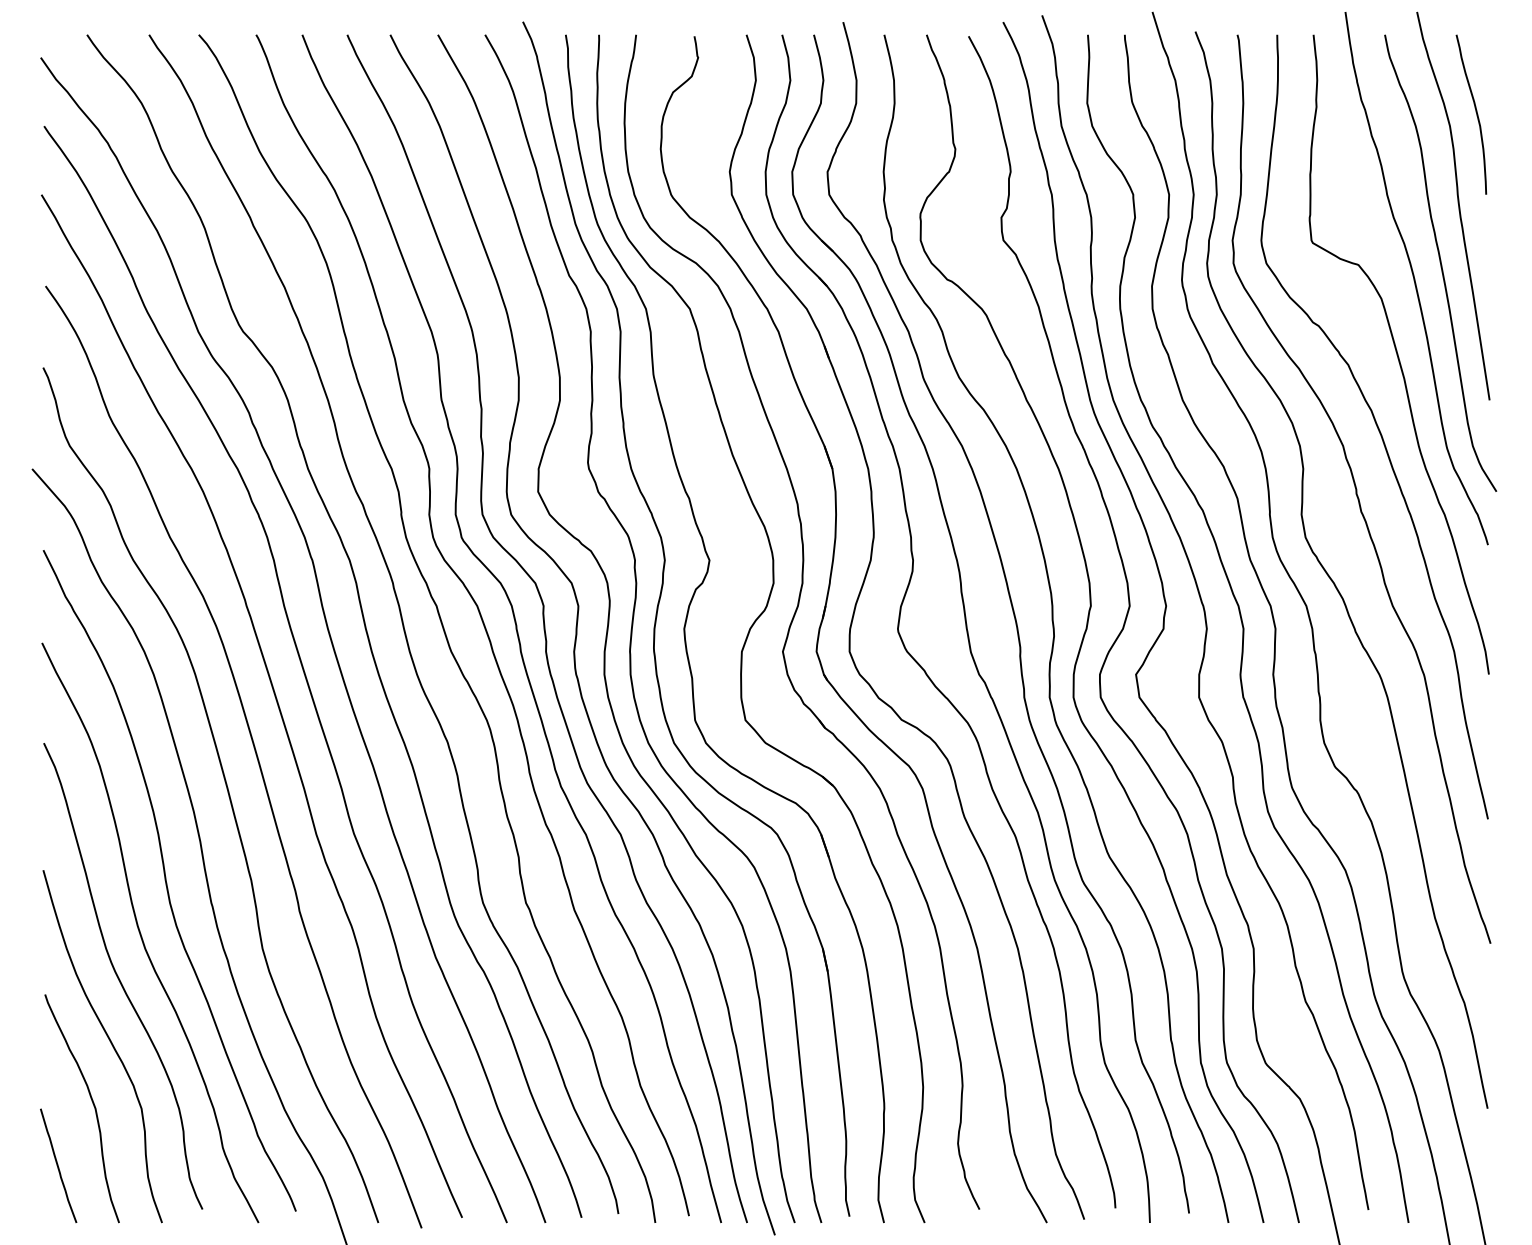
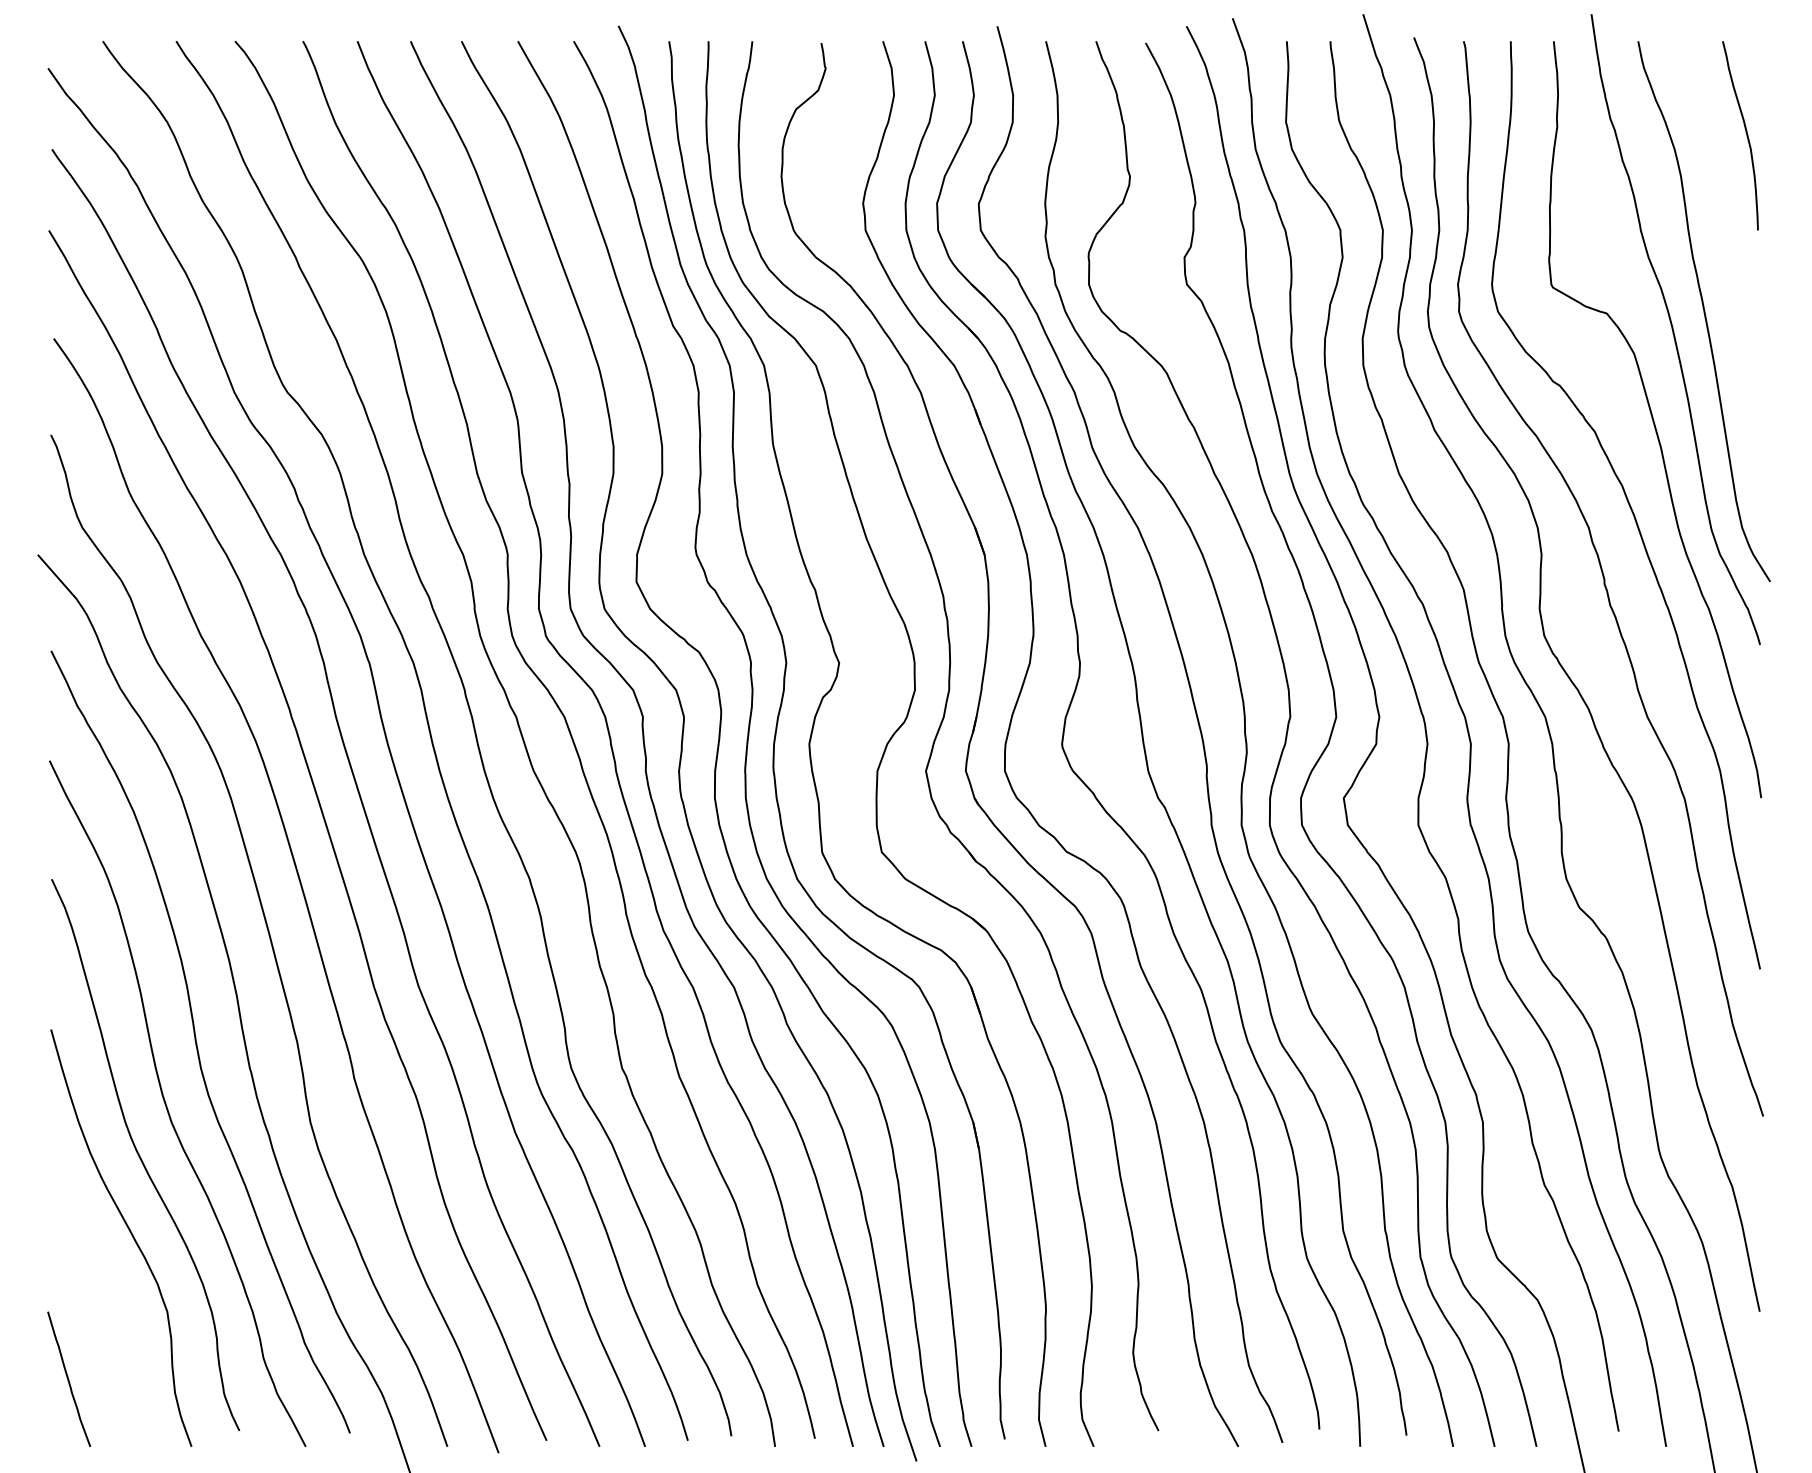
curve: (1457, 203) -> (1724, 240), removed
curve: (92, 1103) -> (109, 1305), removed

